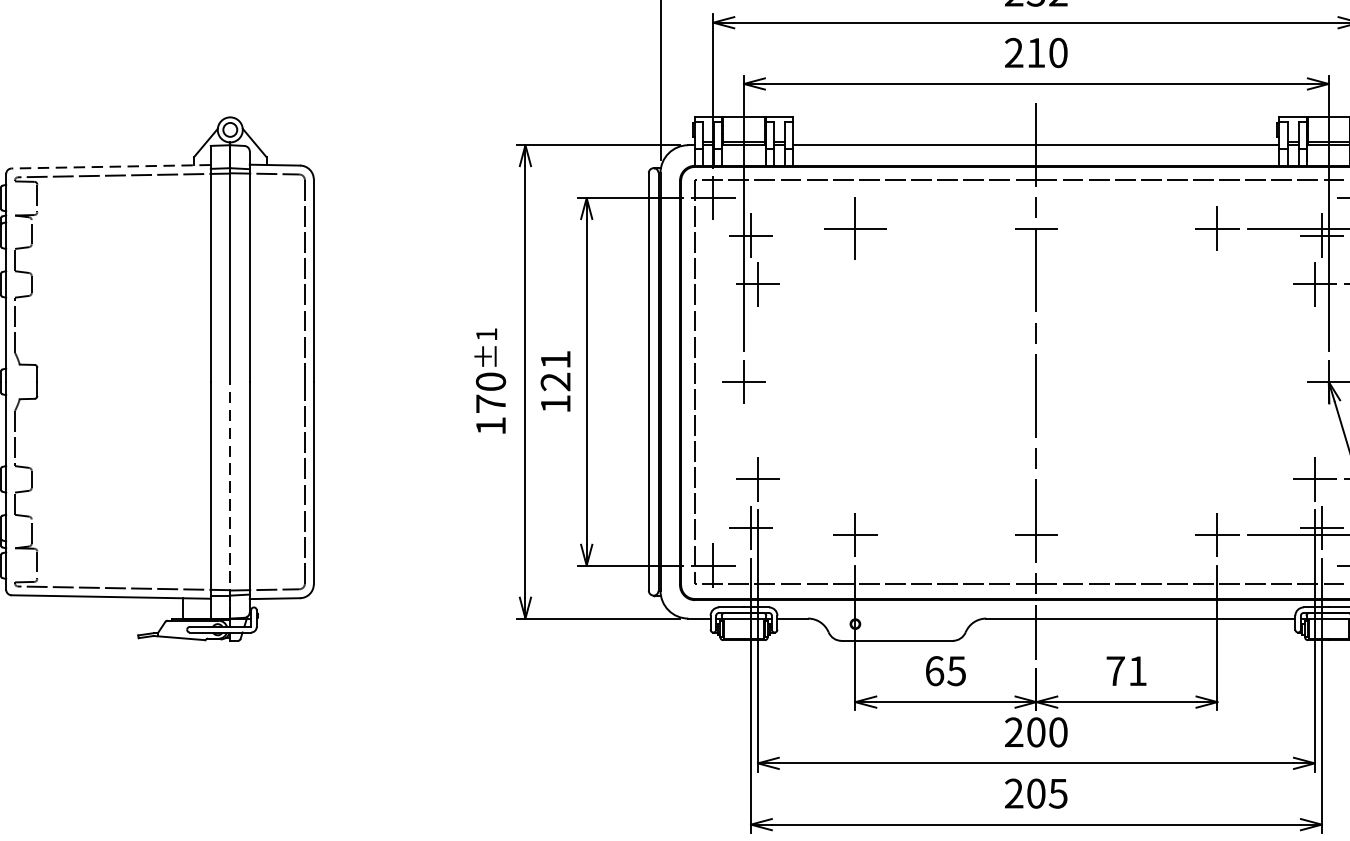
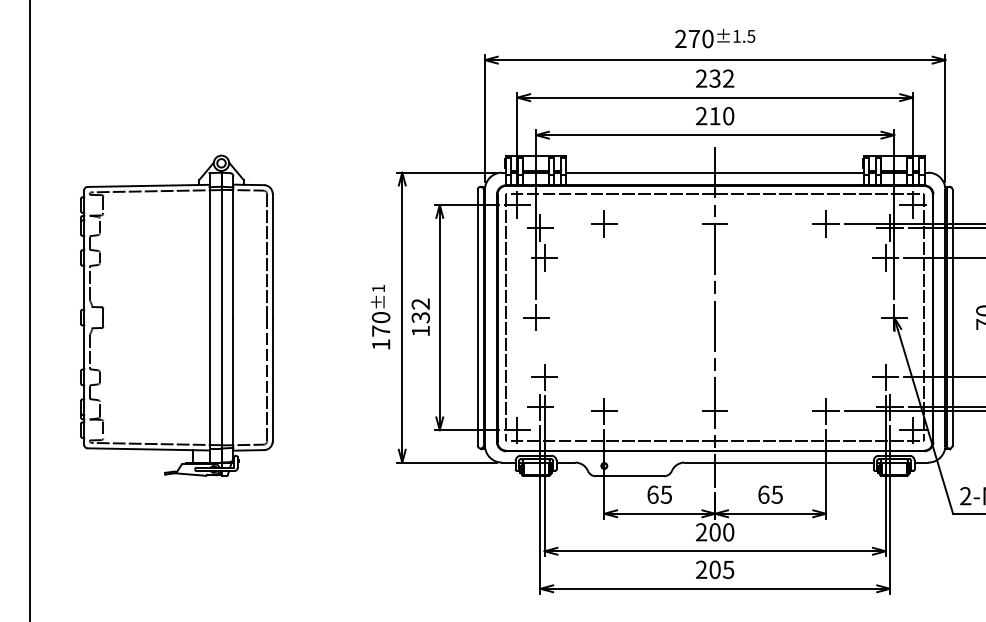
line: (111, 166) -> (148, 185), dashed -> solid
part: (855, 228) -> (604, 223), size x0.71
text: (555, 370) -> (420, 310), 121 -> 132
line: (230, 499) -> (221, 389), dashed -> solid
text: (1126, 670) -> (770, 494), 71 -> 65

